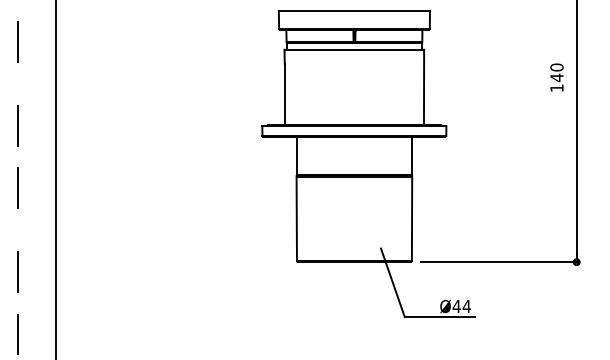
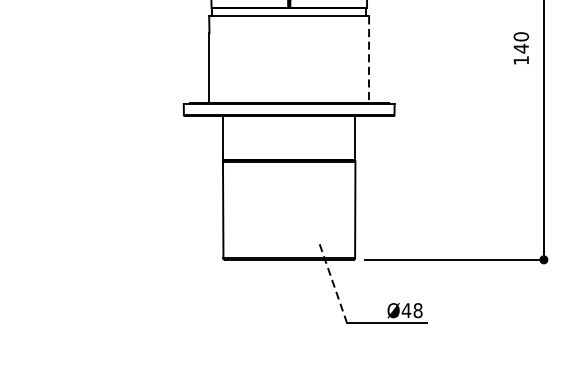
line: (424, 87) -> (369, 59), solid -> dashed
line: (393, 283) -> (334, 284), solid -> dashed
text: (466, 306) -> (417, 310), Ø44 -> Ø48

